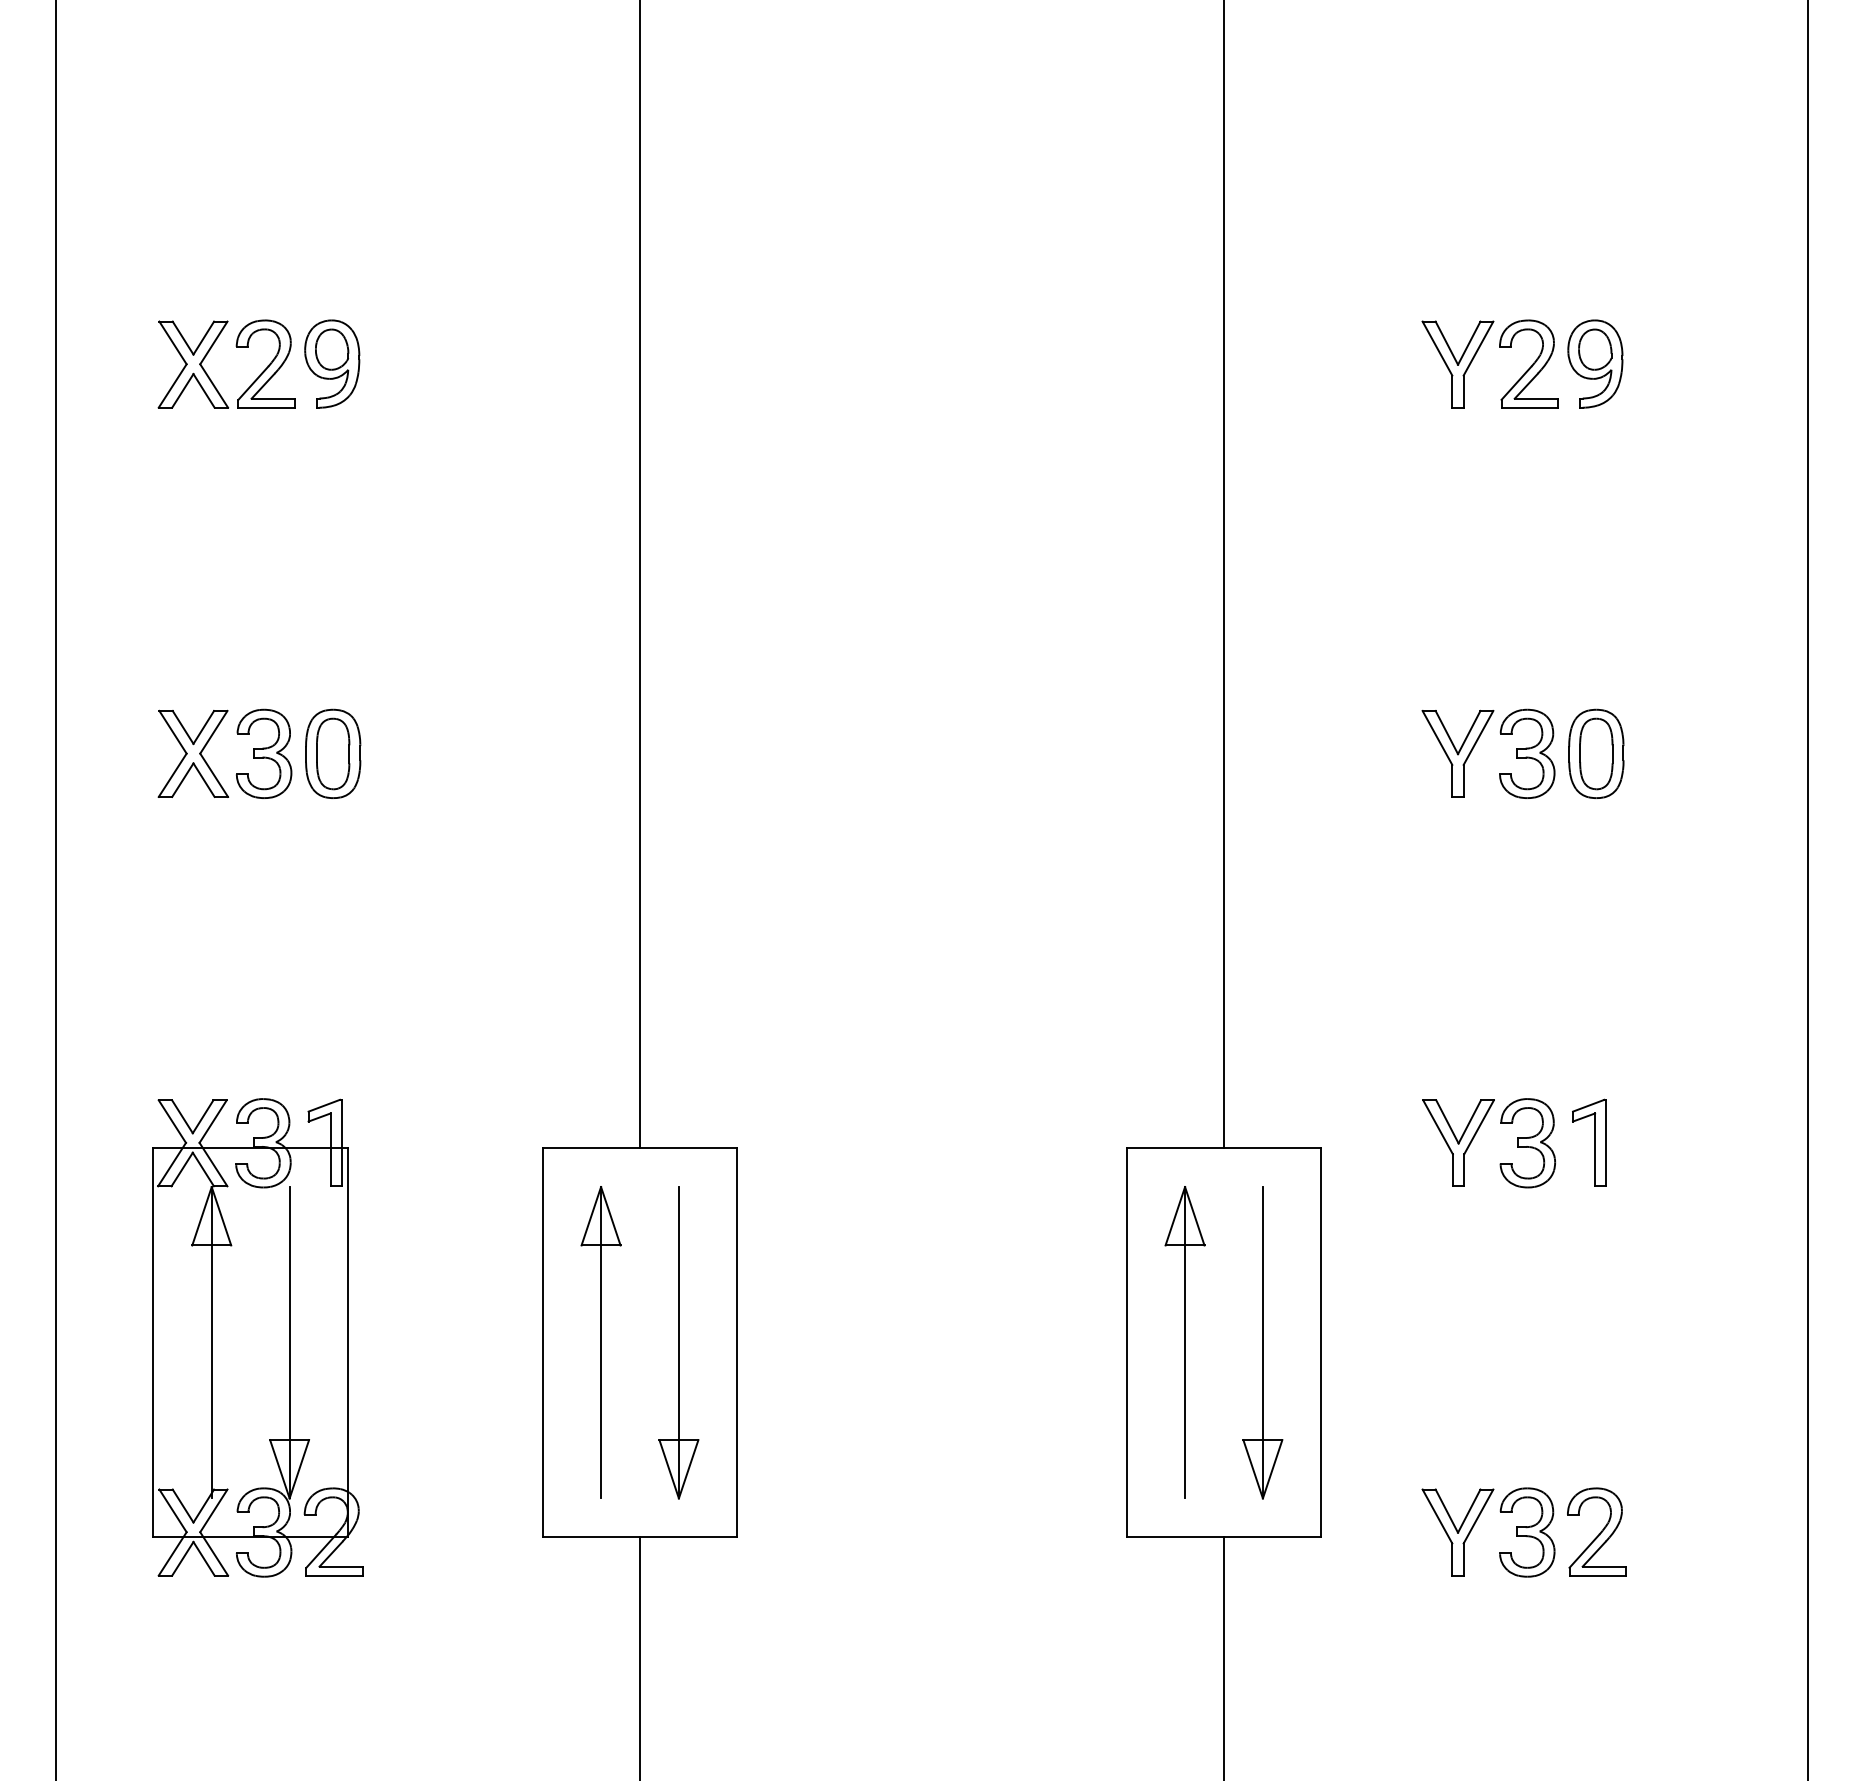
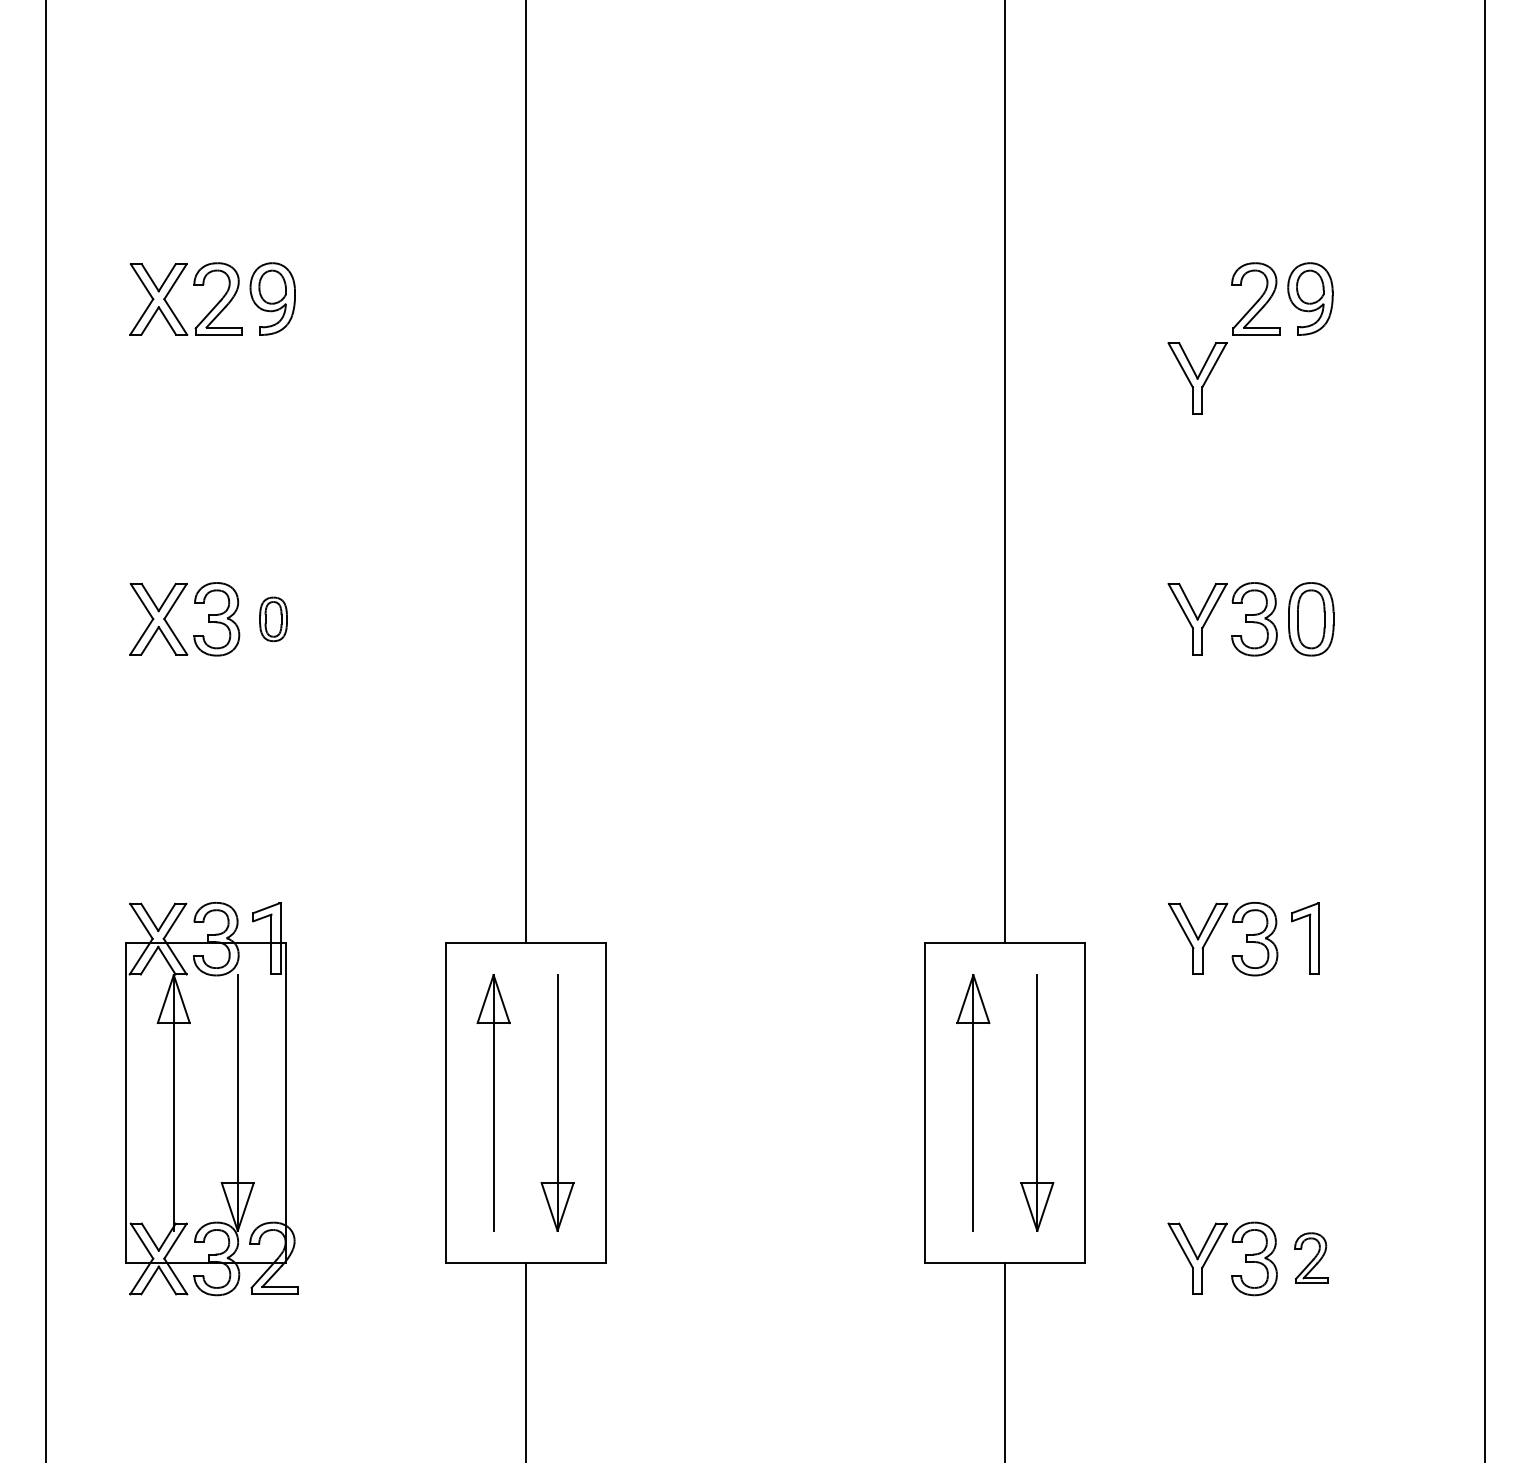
part: (1457, 364) -> (1197, 378), moved
part: (333, 754) -> (273, 619), size x0.6
part: (1596, 1530) -> (1311, 1257), size x0.7

